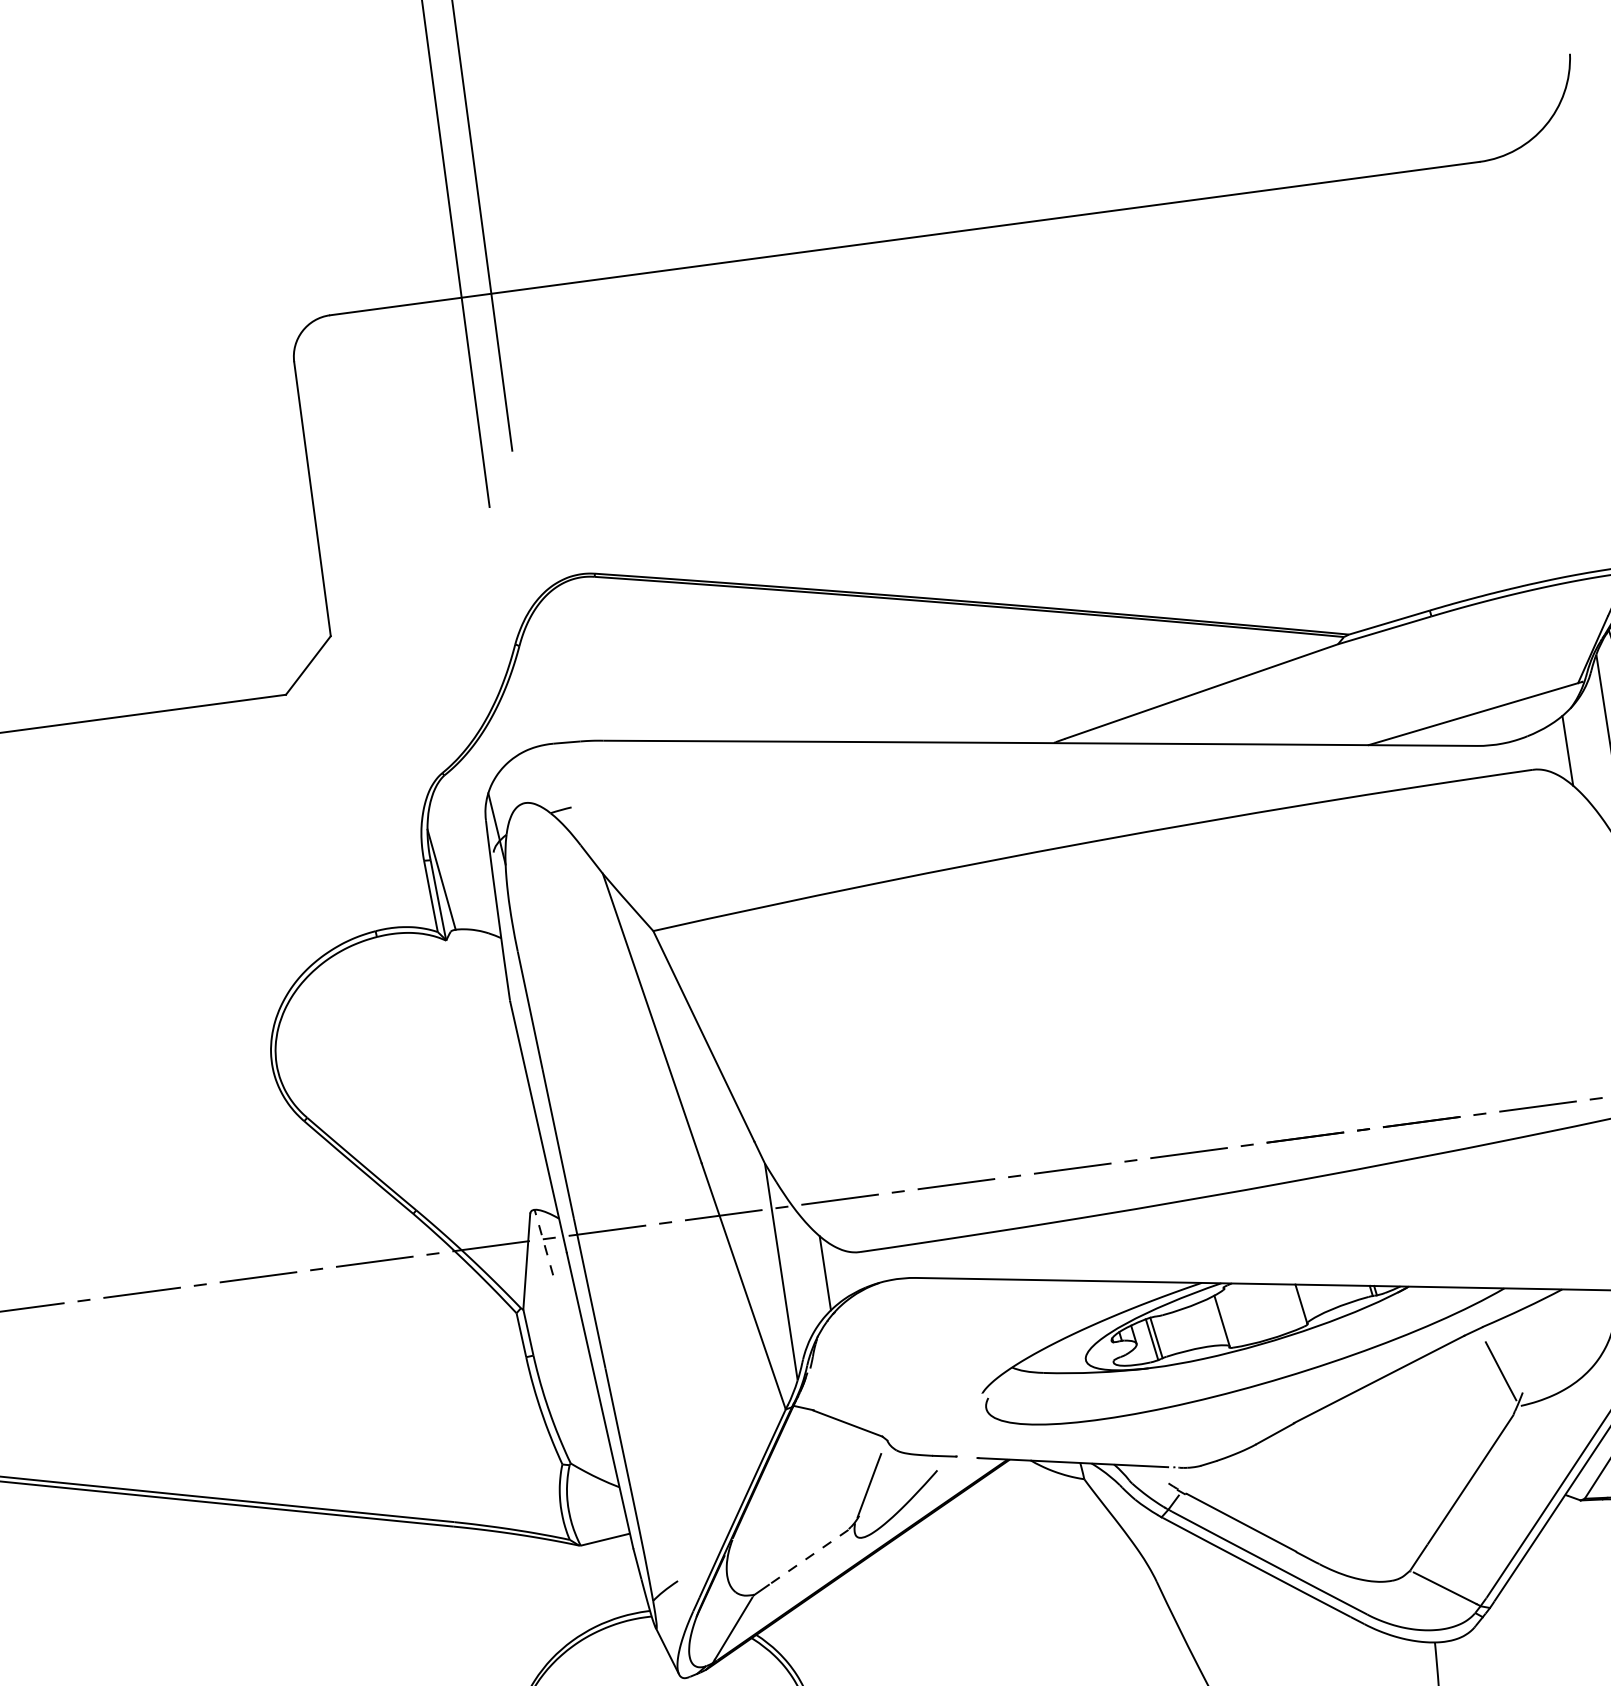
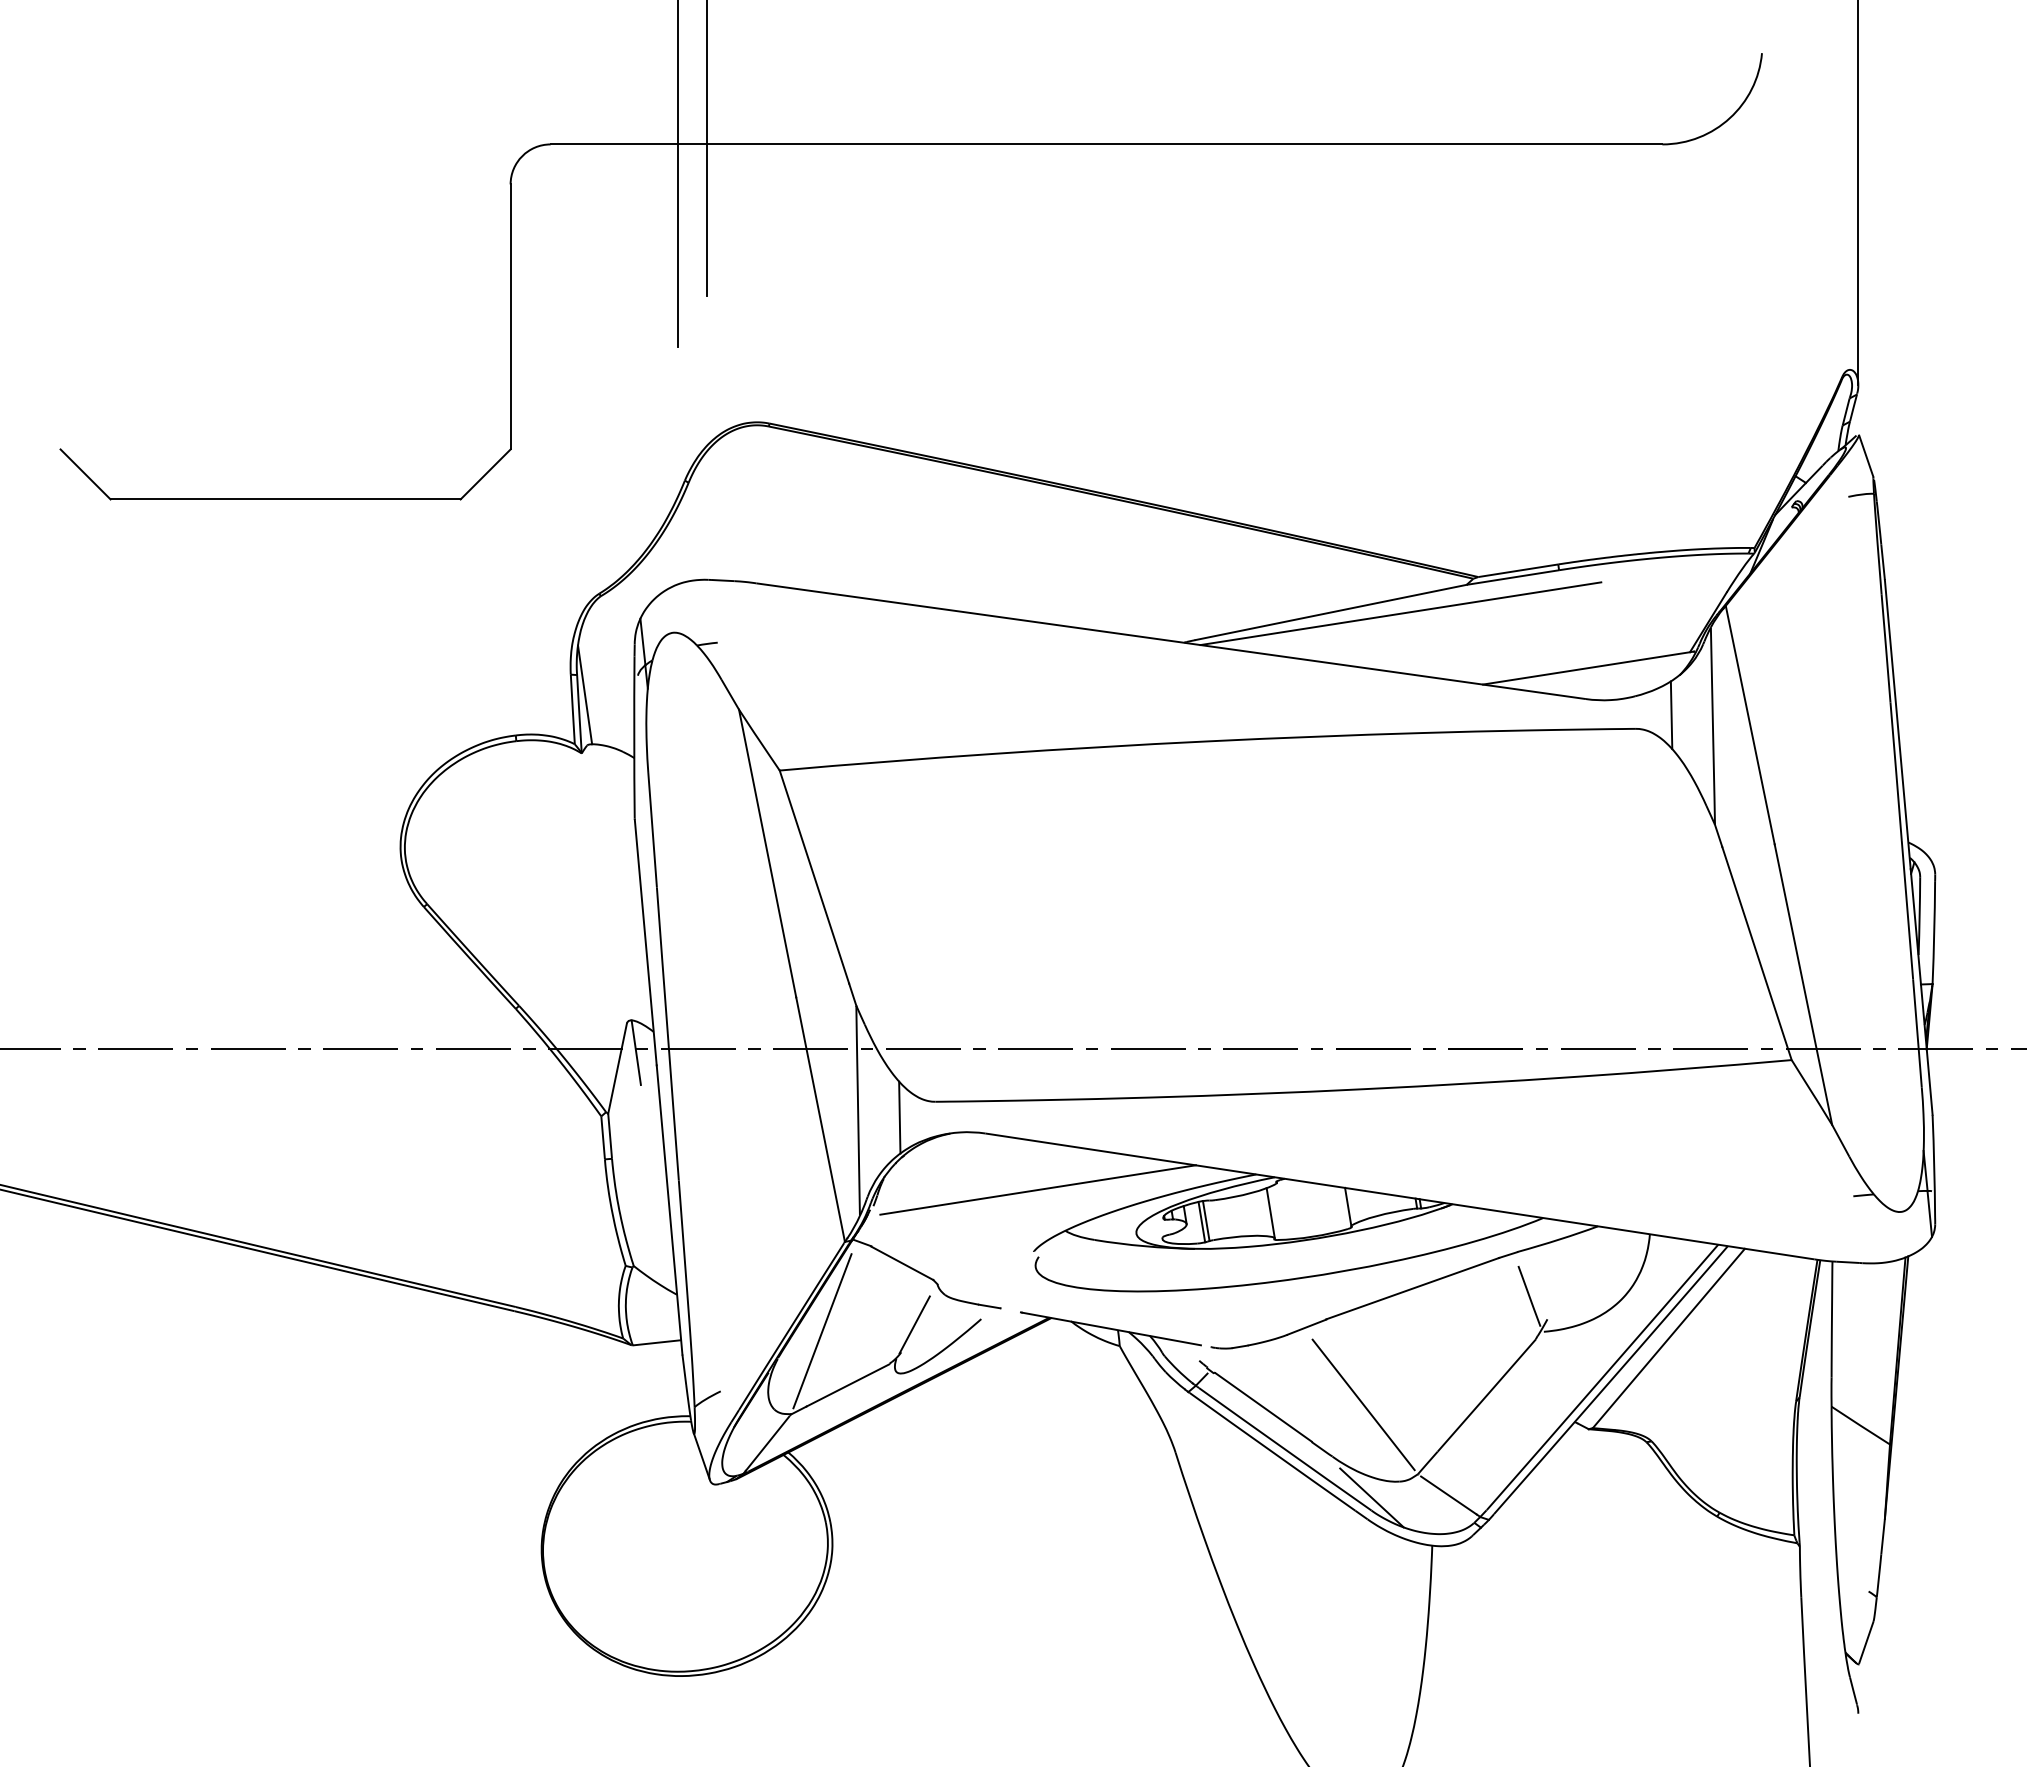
line: (1273, 683) -> (1400, 613), added
line: (544, 1242) -> (636, 1052), dashed -> solid
line: (977, 1328) -> (1037, 1189), added
line: (774, 1505) -> (822, 1331), added
line: (1344, 1505) -> (1363, 1404), added
line: (808, 1557) -> (847, 1385), dashed -> solid
line: (1365, 1601) -> (1371, 1497), added

